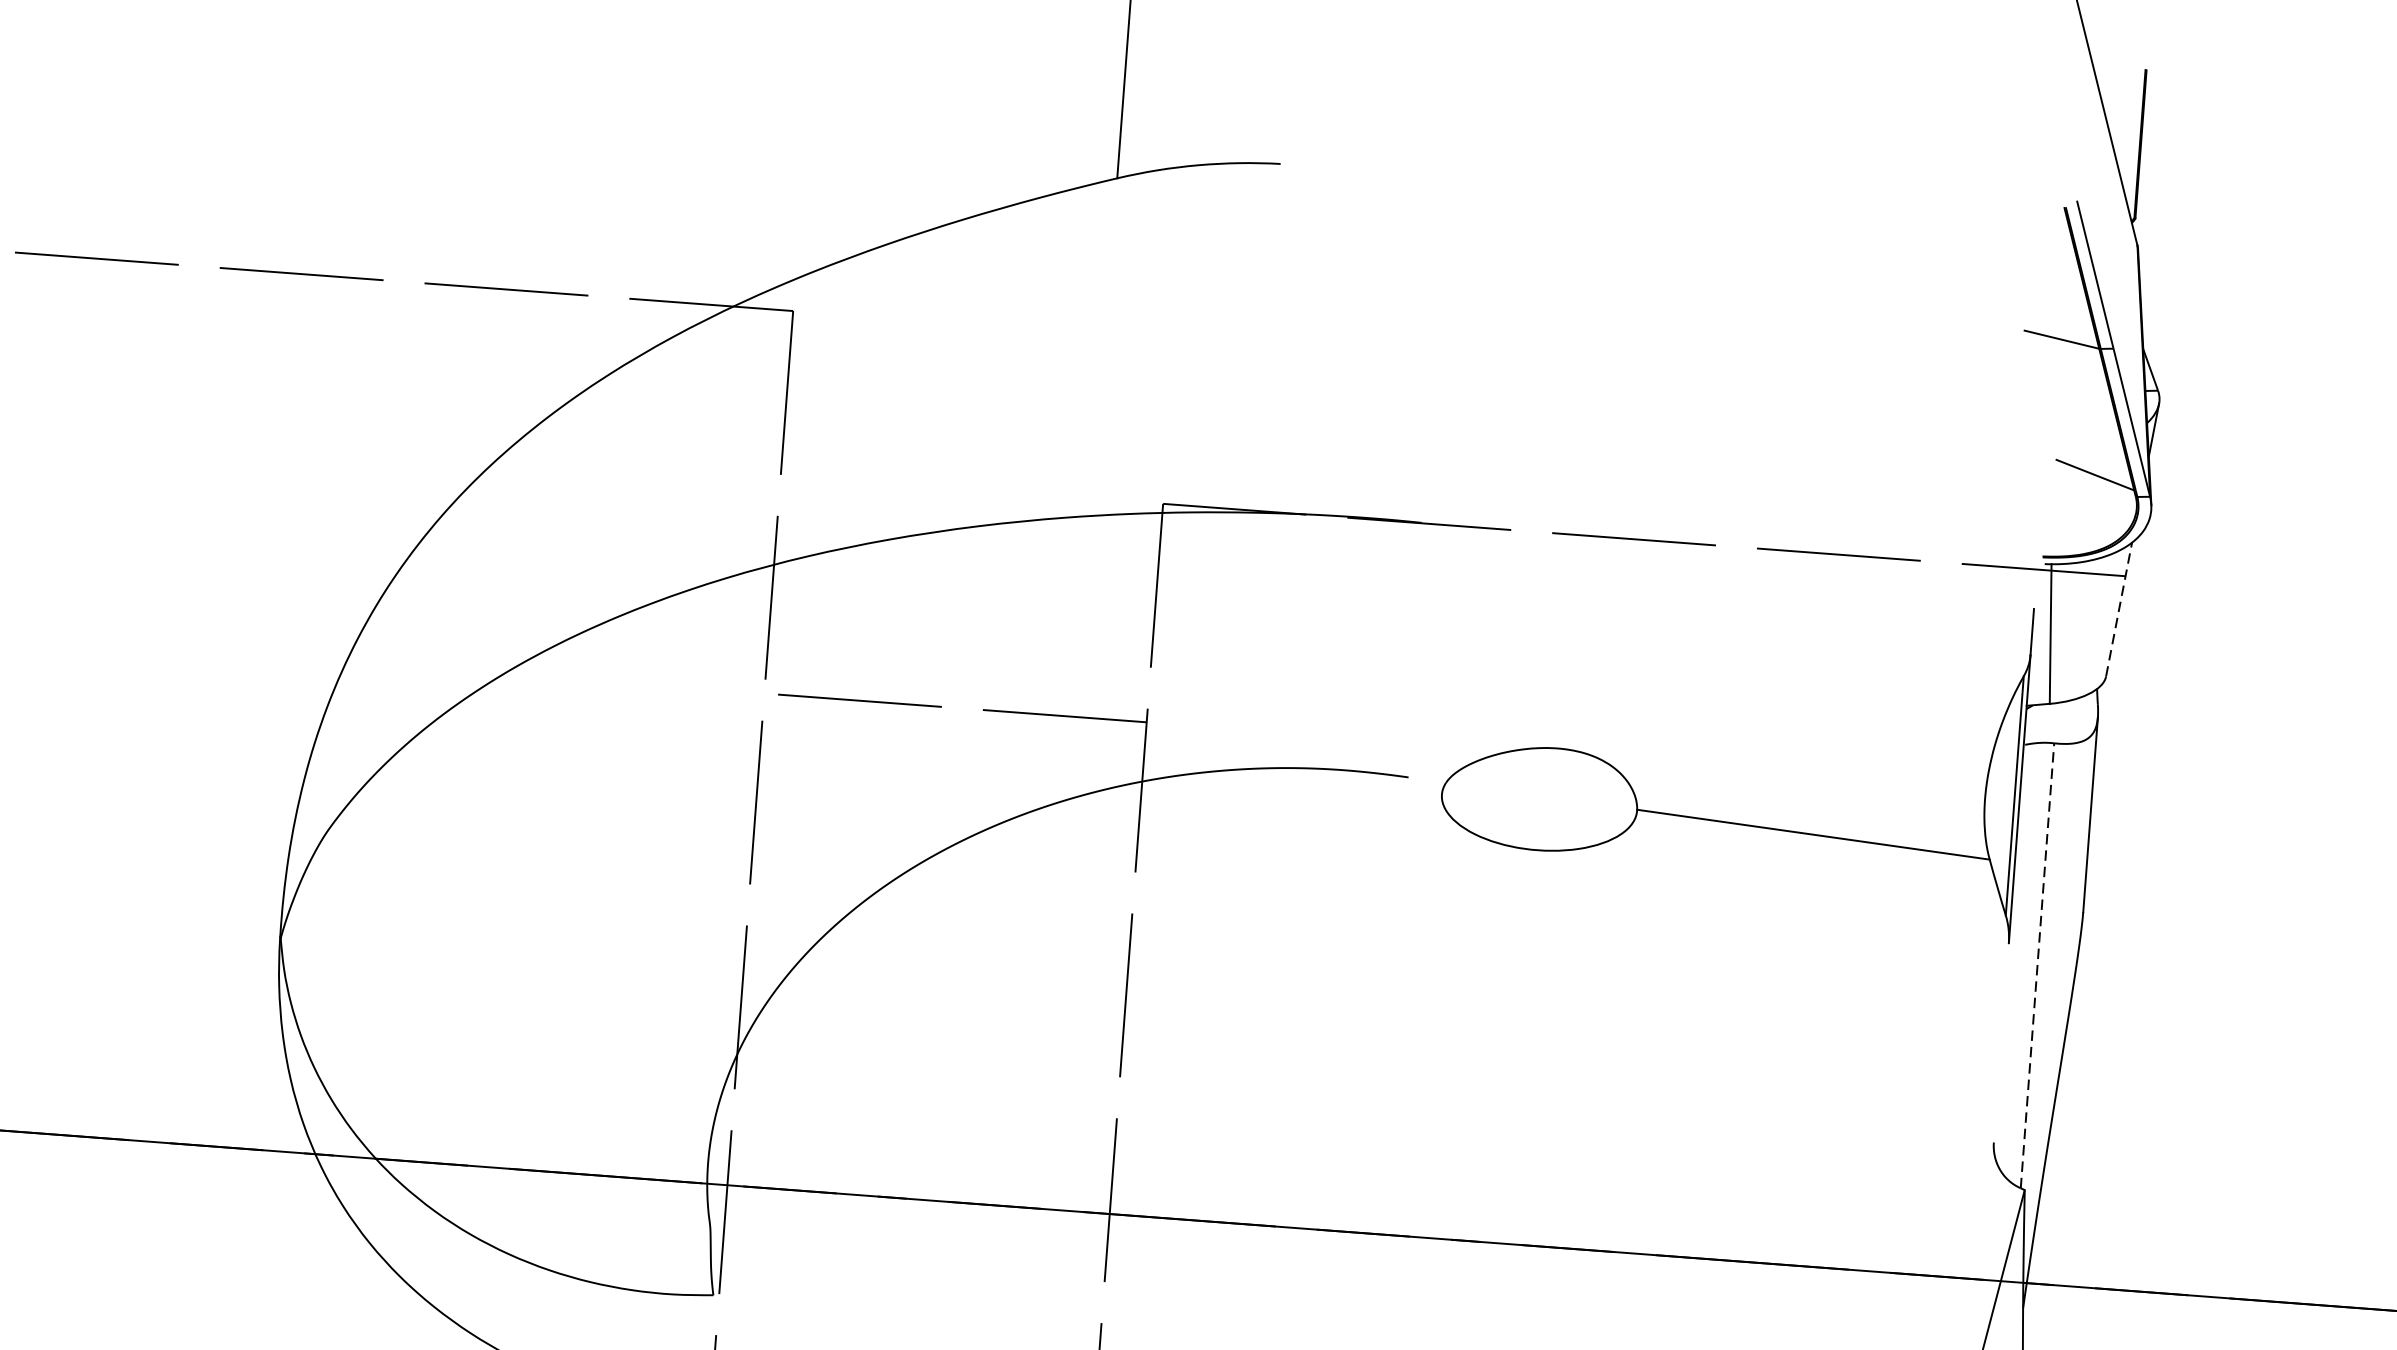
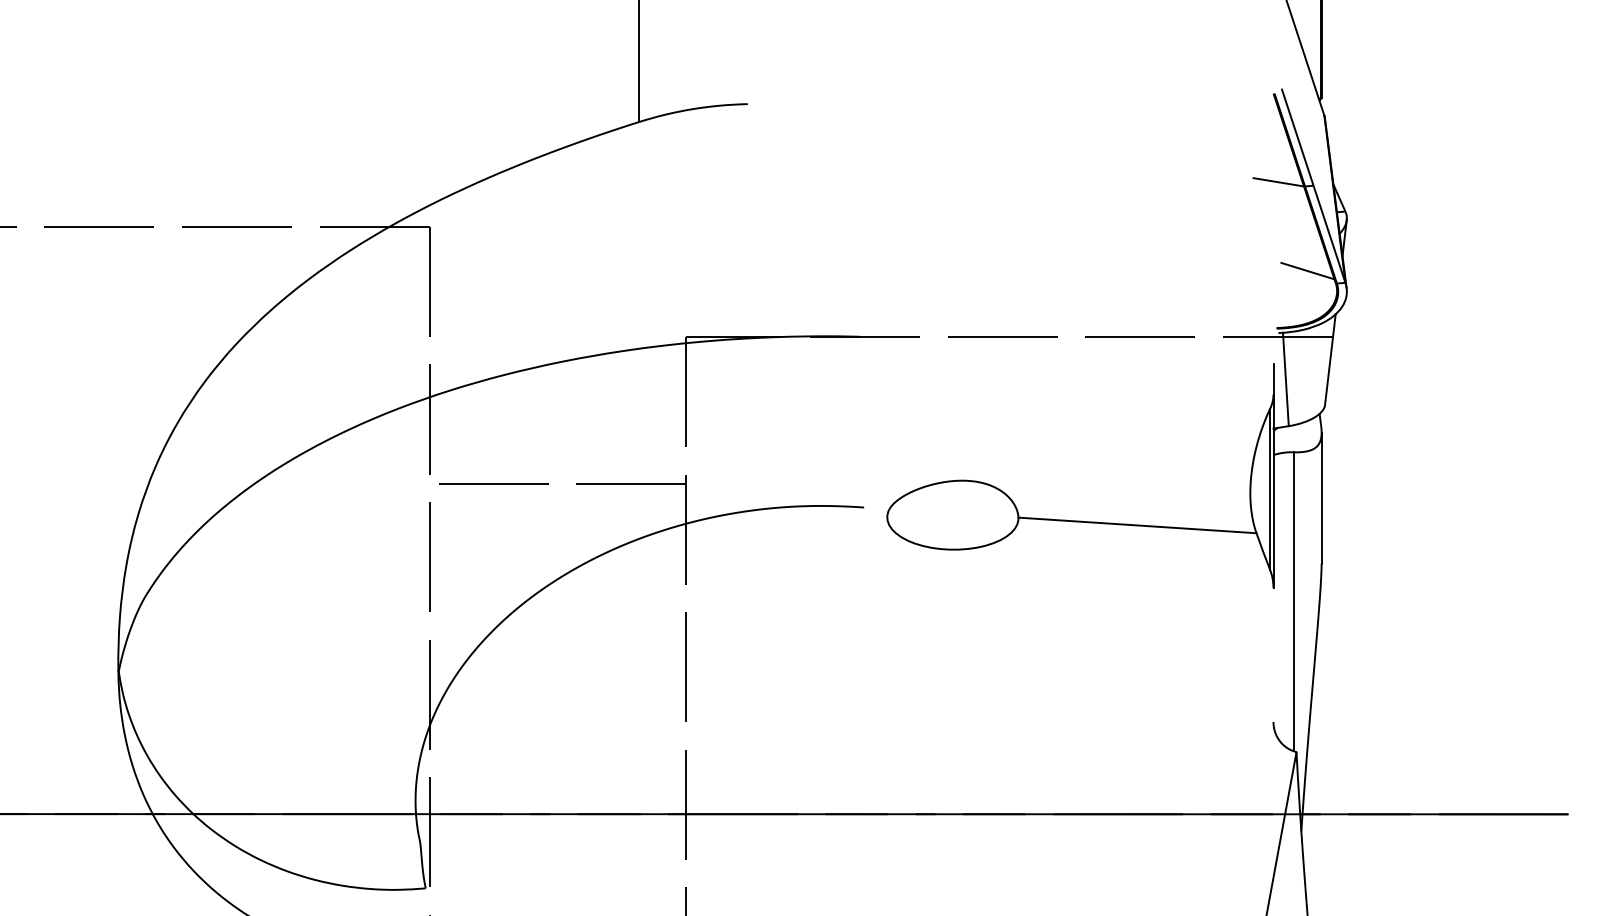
line: (2119, 609) -> (1330, 359), dashed -> solid
line: (2037, 965) -> (1293, 601), dashed -> solid

